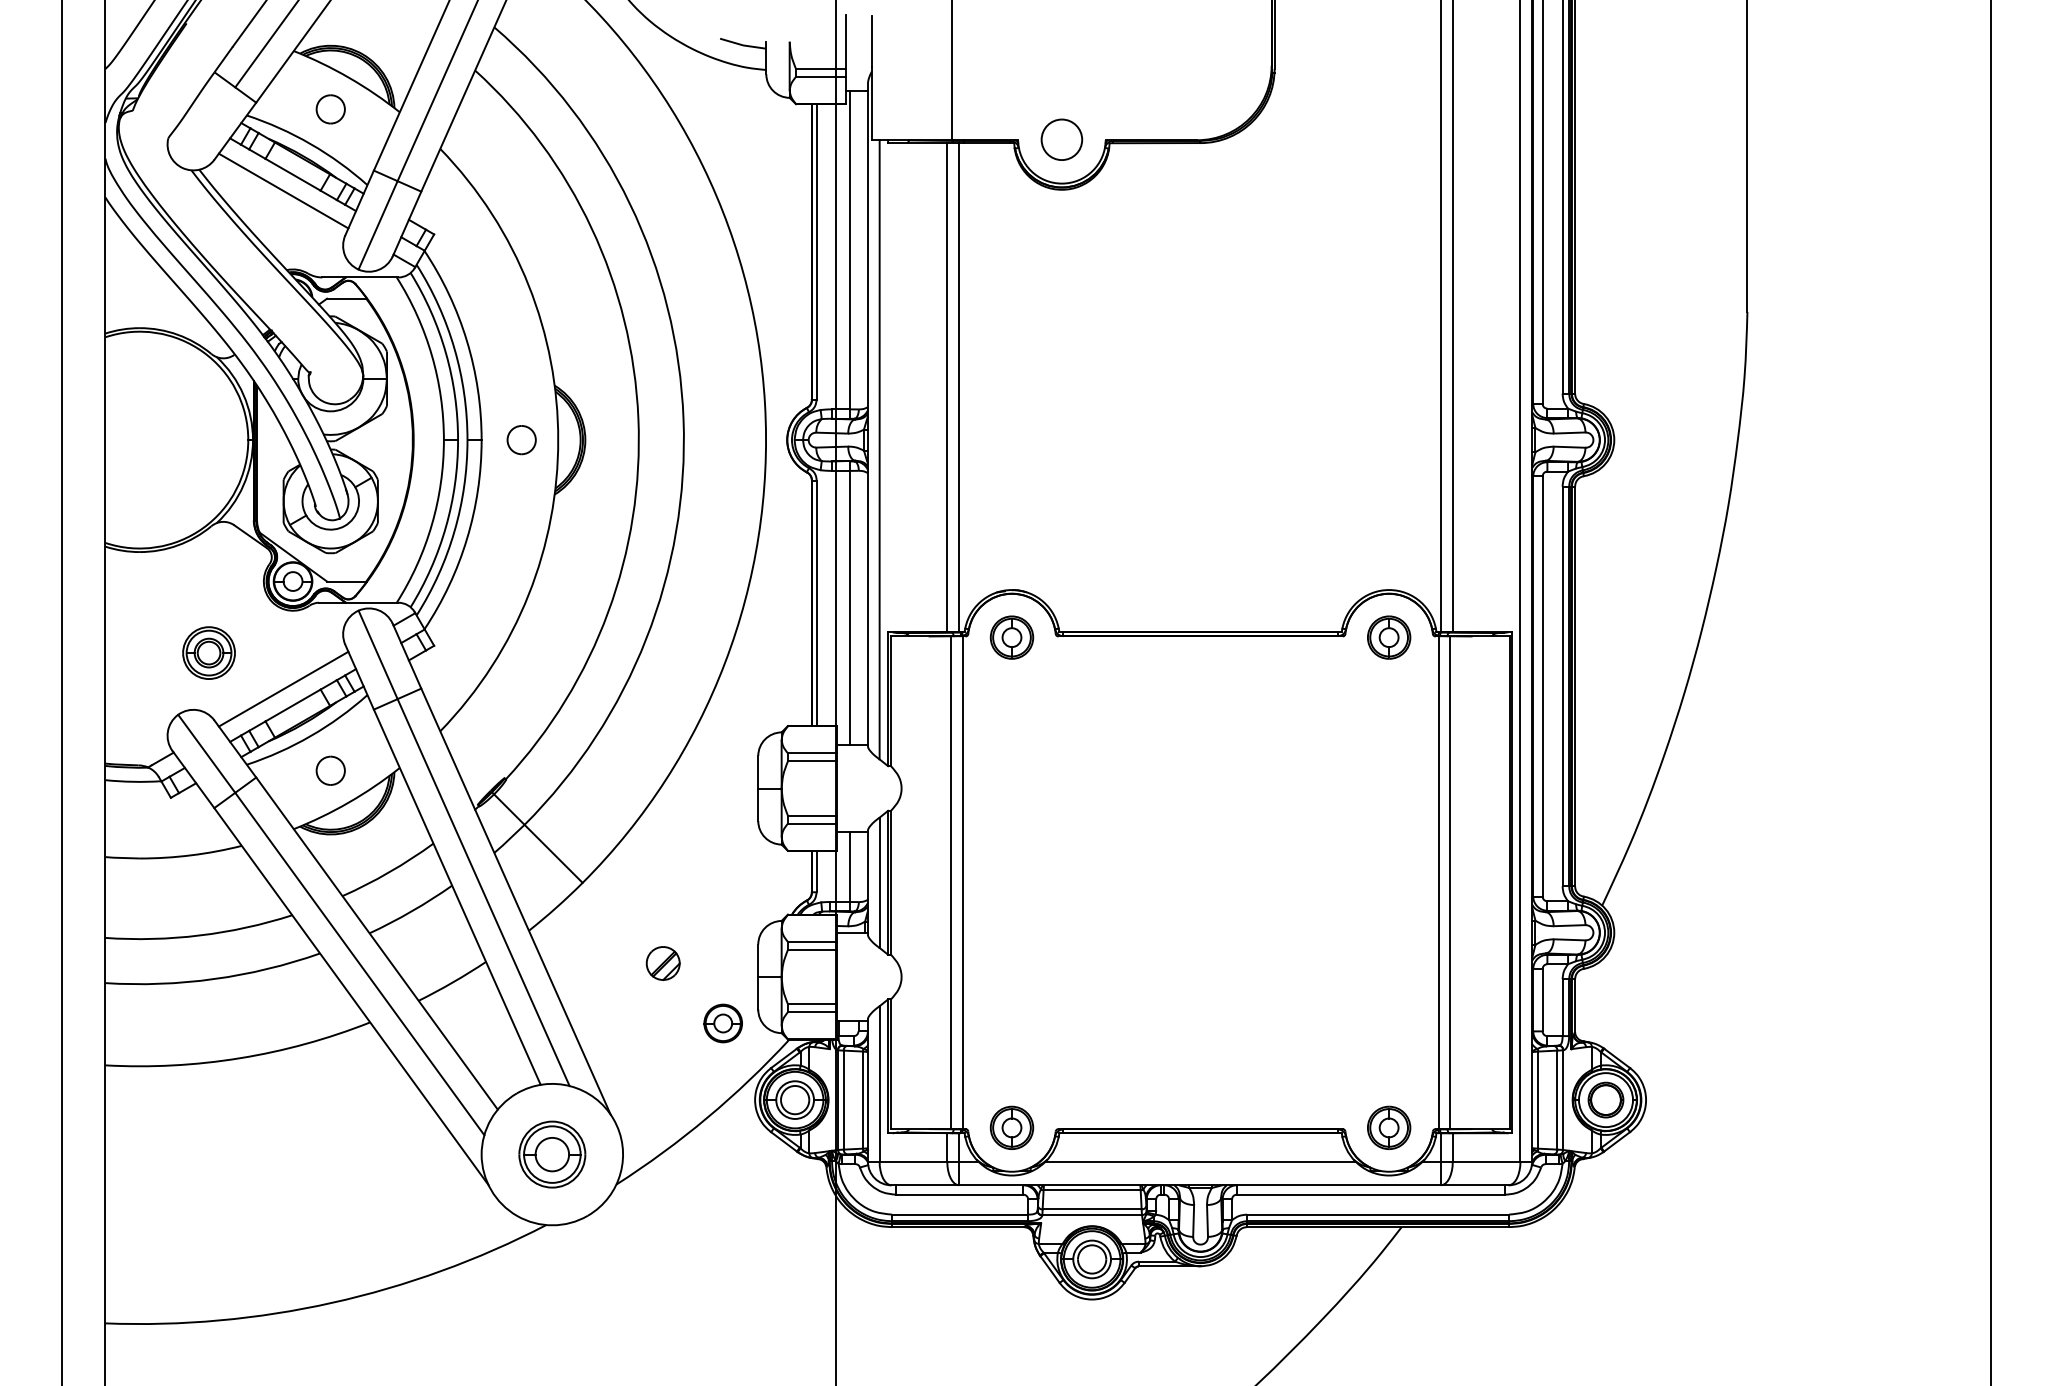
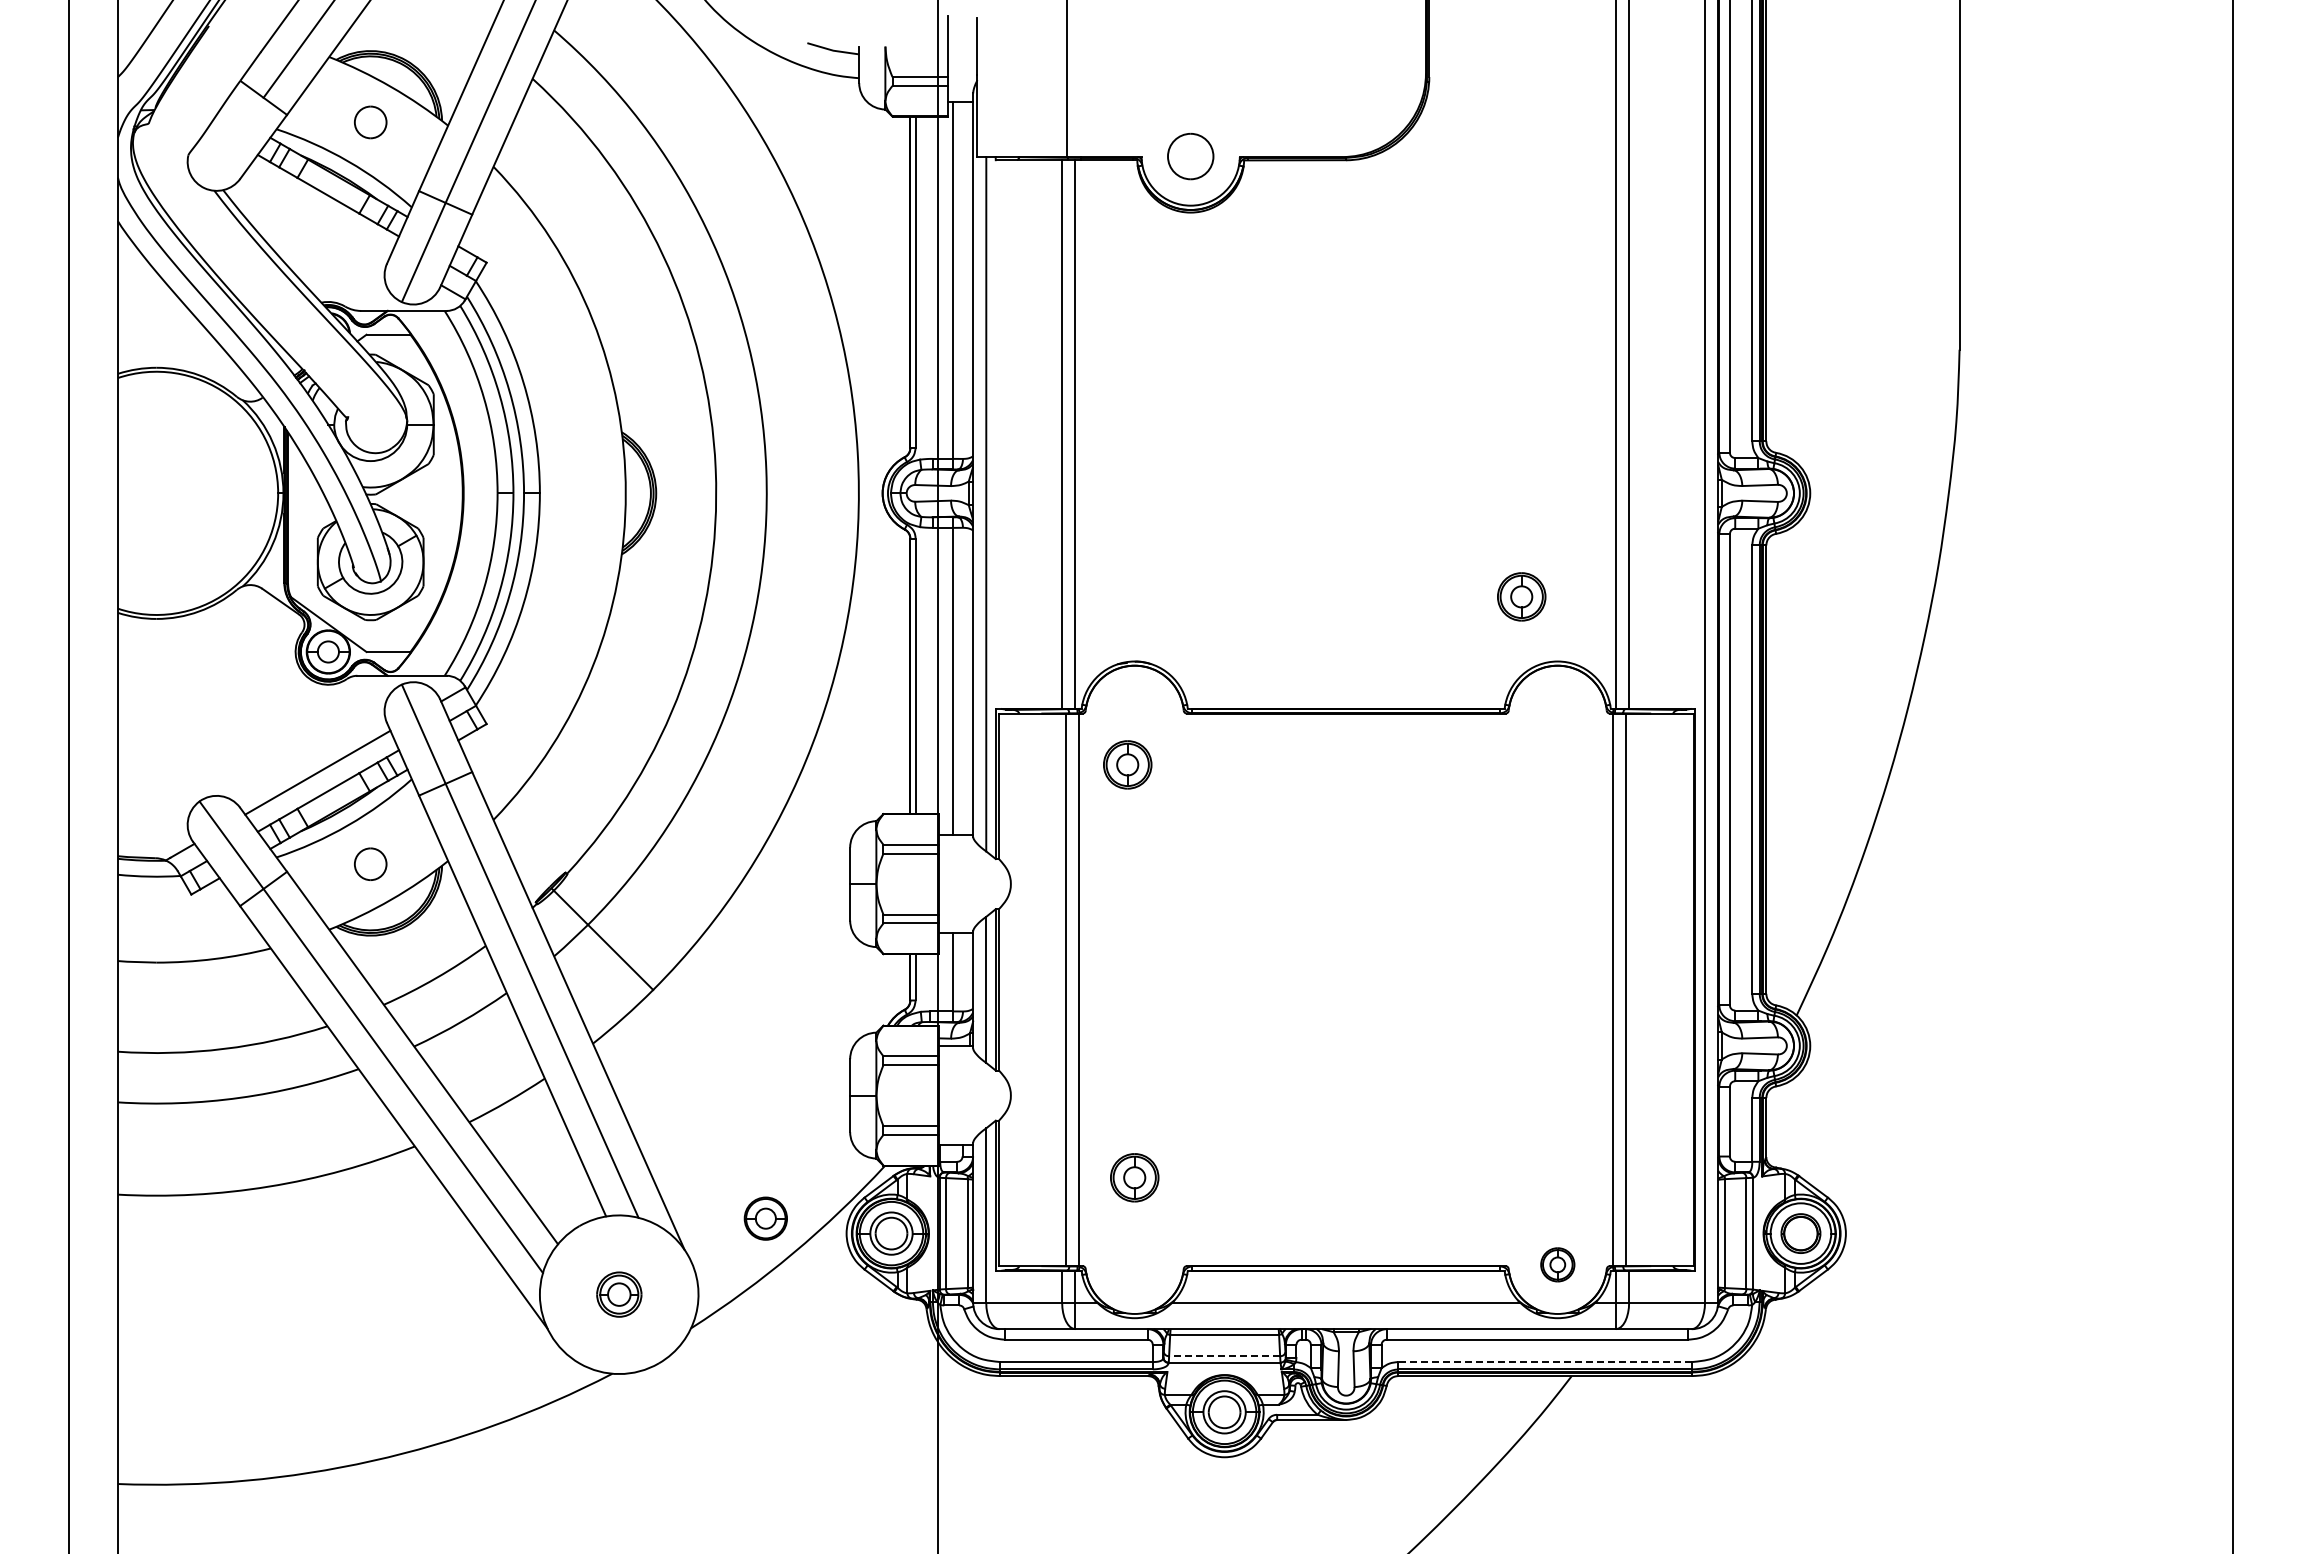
line: (283, 190) -> (317, 213), removed
part: (521, 440) -> (584, 493), removed
part: (1011, 637) -> (1127, 764), moved
part: (1388, 637) -> (1521, 596), moved
part: (209, 653) -> (234, 732), removed
part: (663, 963) -> (743, 1080), removed
part: (722, 1023) -> (765, 1218), moved
part: (1011, 1127) -> (1134, 1177), moved
part: (1388, 1127) -> (1557, 1264), size x0.7
part: (552, 1154) -> (619, 1294), size x0.6
line: (1092, 1209) -> (1224, 1356), solid -> dashed
line: (1378, 1215) -> (1545, 1362), solid -> dashed

